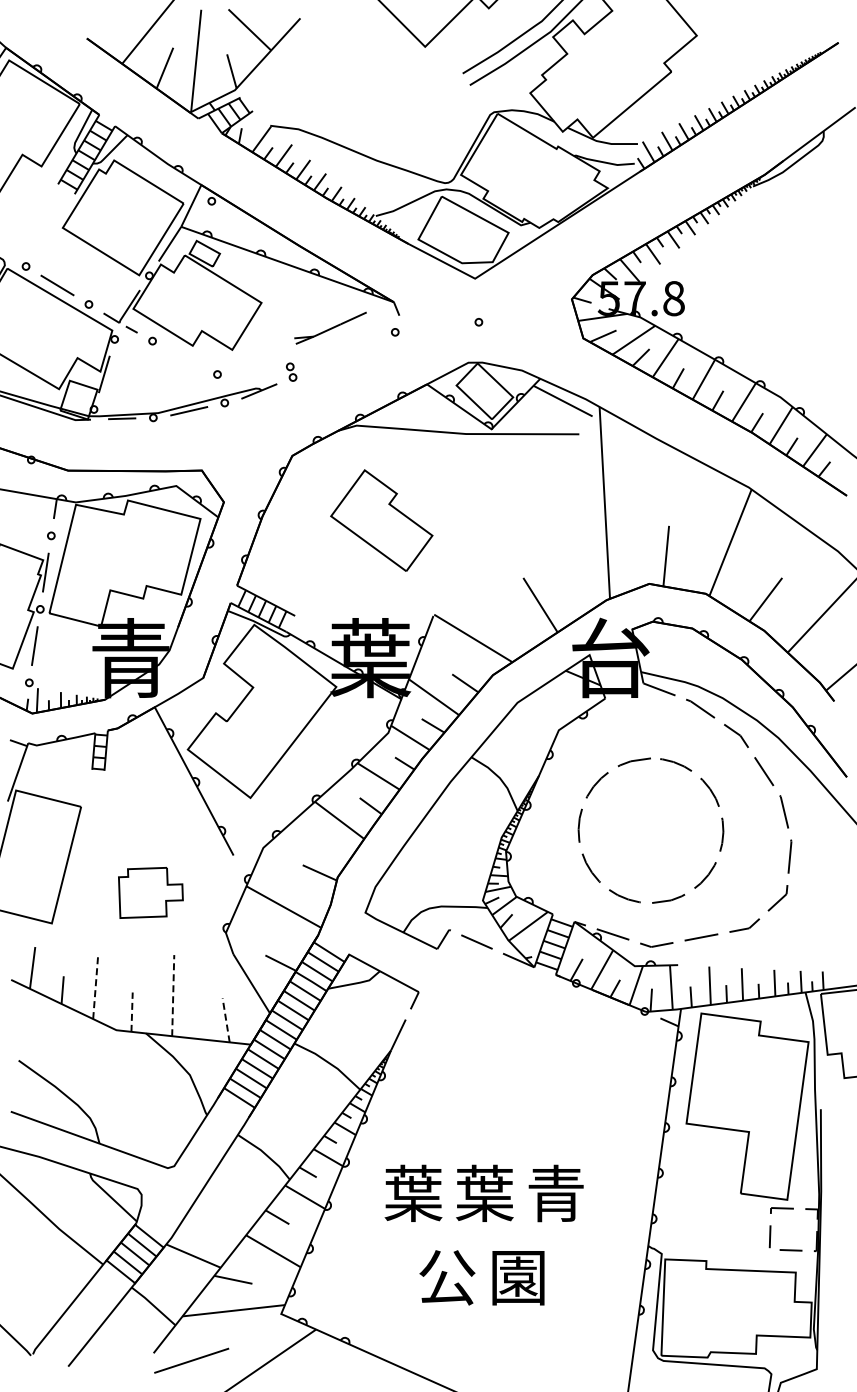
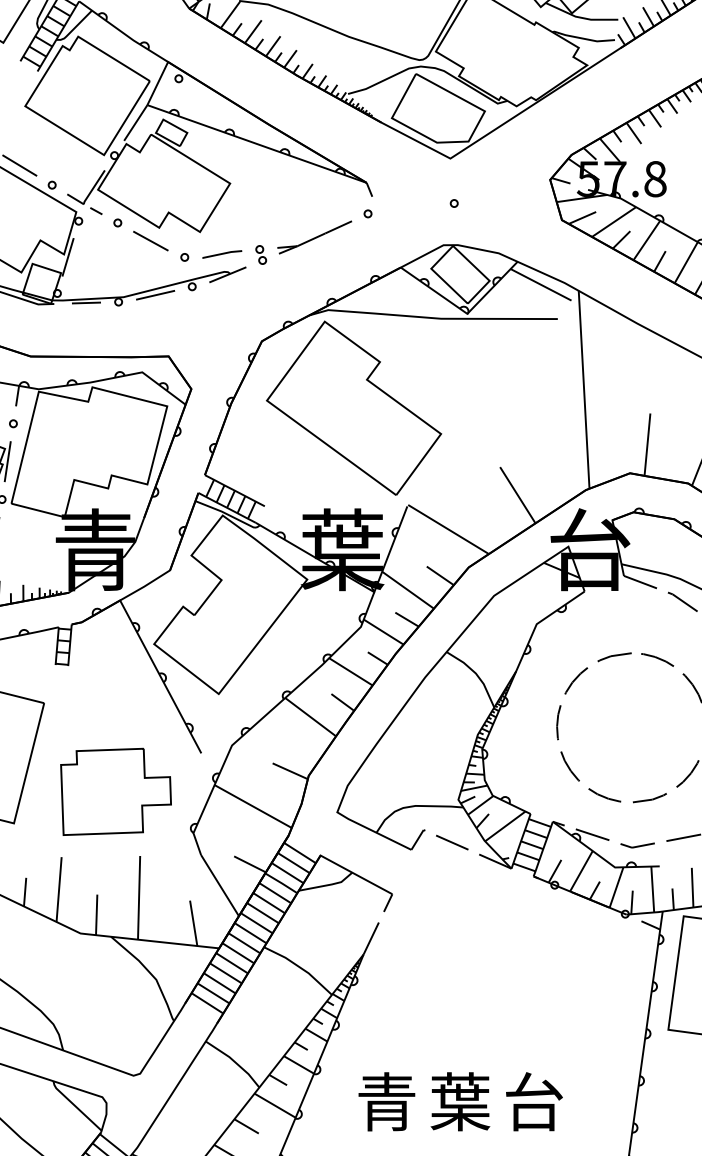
part: (330, 327) -> (314, 236), moved
line: (184, 358) -> (150, 240), added
line: (253, 371) -> (221, 254), added
part: (381, 520) -> (353, 407), size x1.67
part: (150, 892) -> (115, 791), size x1.67
line: (95, 987) -> (58, 889), dashed -> solid
line: (173, 995) -> (139, 897), dashed -> solid
line: (132, 1012) -> (97, 915), dashed -> solid
line: (226, 1019) -> (194, 922), dashed -> solid
text: (413, 1193) -> (386, 1101), 葉 -> 青
text: (556, 1193) -> (534, 1101), 青 -> 台

